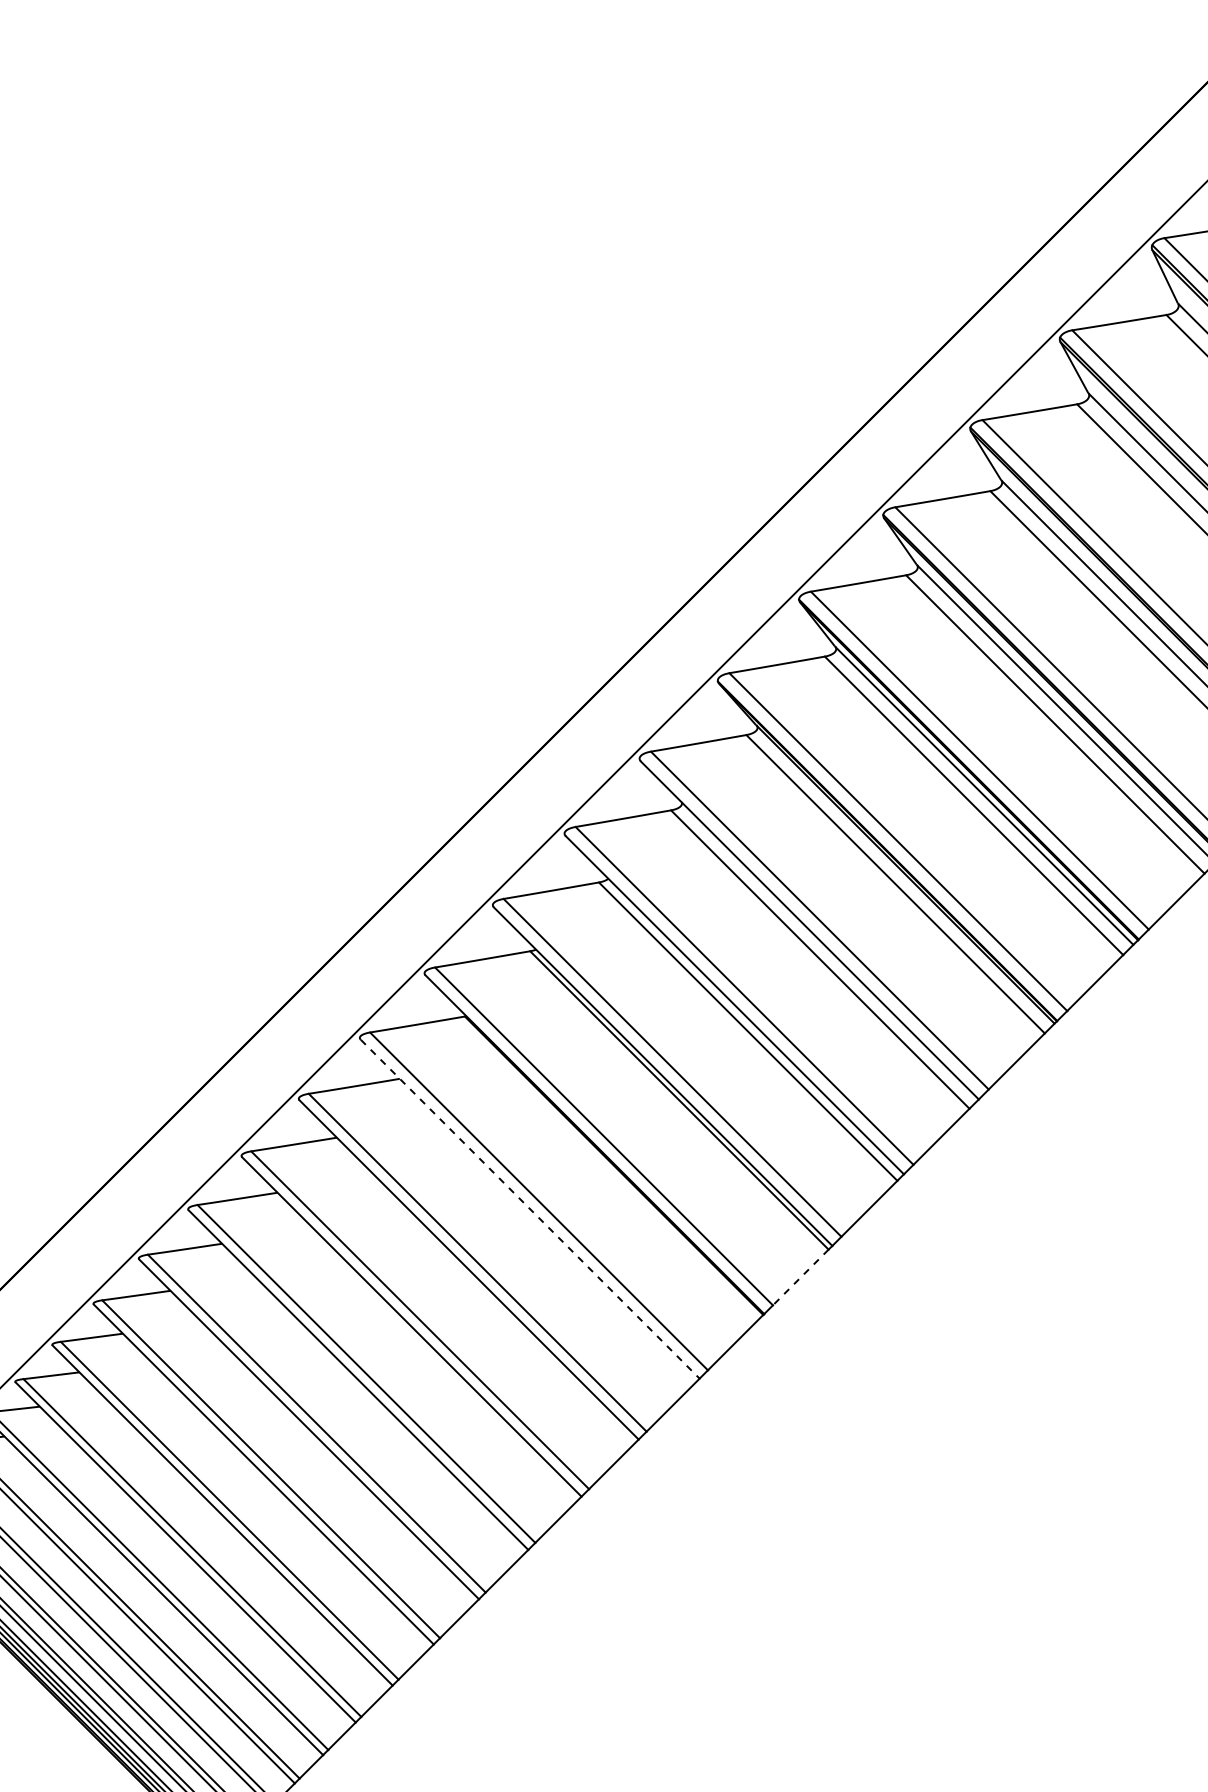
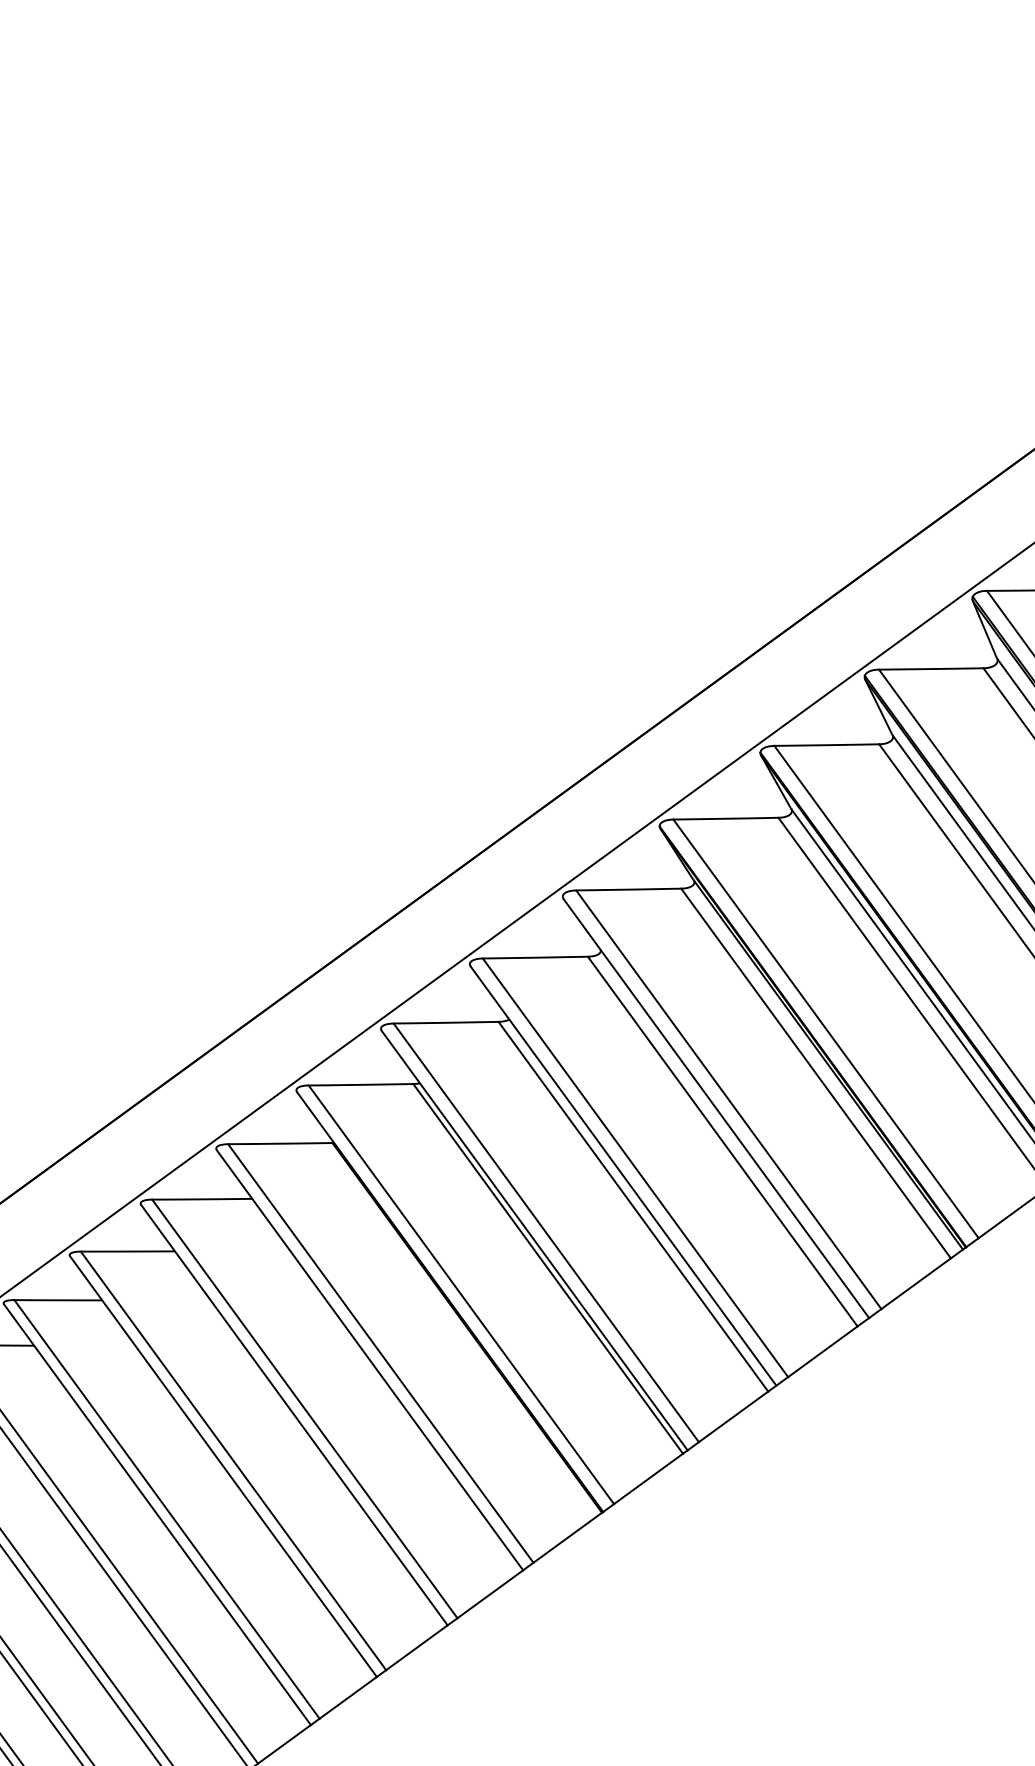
line: (530, 1209) -> (370, 1360), dashed -> solid
line: (800, 1277) -> (648, 1478), dashed -> solid

